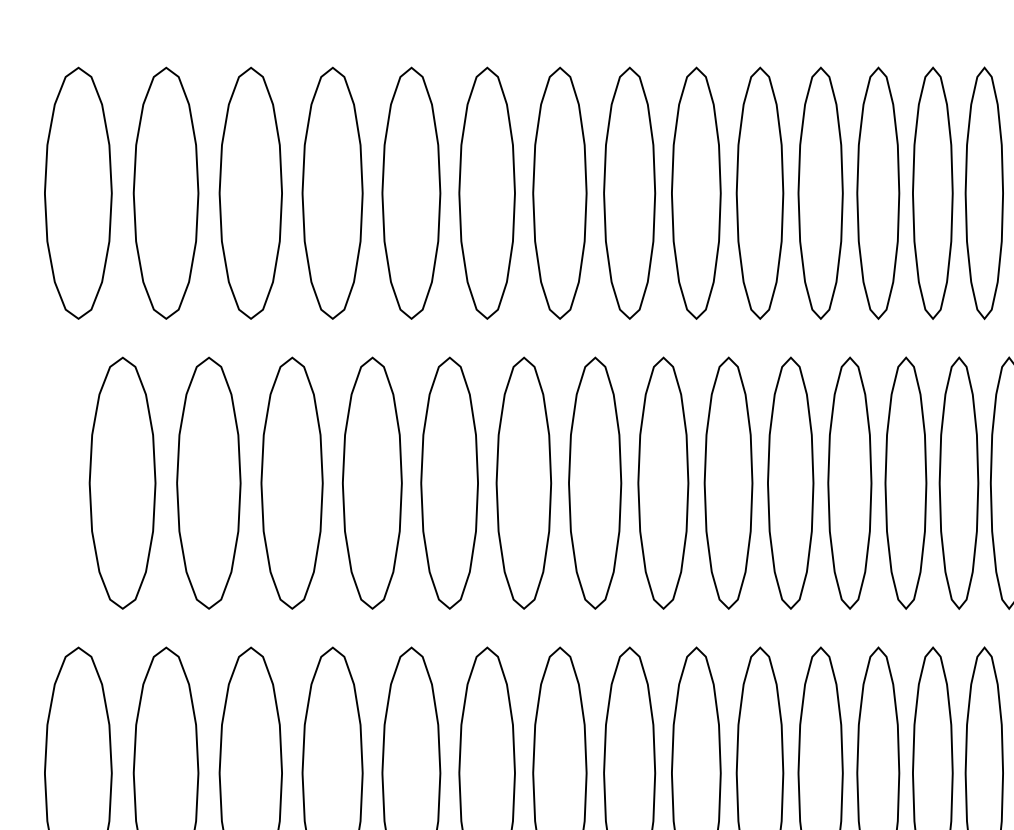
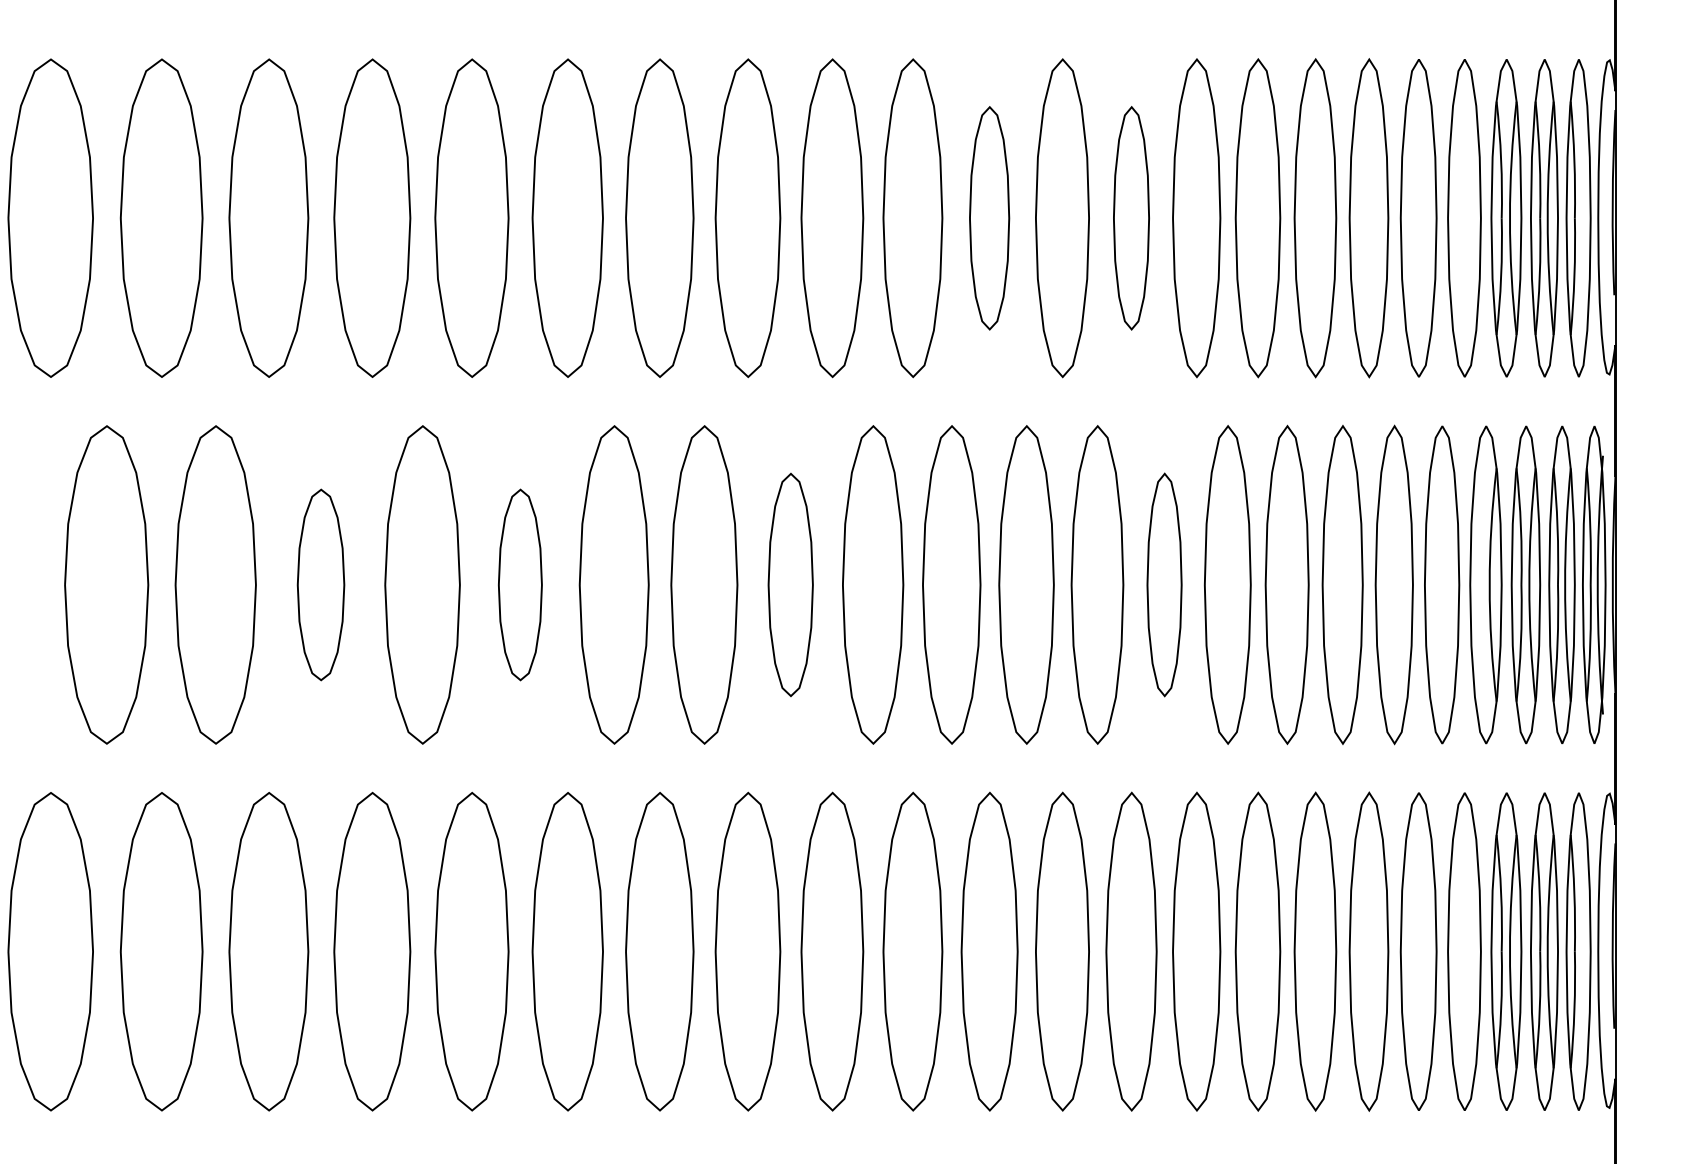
part: (820, 193) -> (989, 218), size x0.7
part: (932, 193) -> (1131, 218), size x0.7
part: (291, 482) -> (320, 584), size x0.6
part: (449, 482) -> (520, 584), size x0.6
part: (663, 482) -> (790, 584), size x0.7
part: (958, 482) -> (1164, 584), size x0.7

